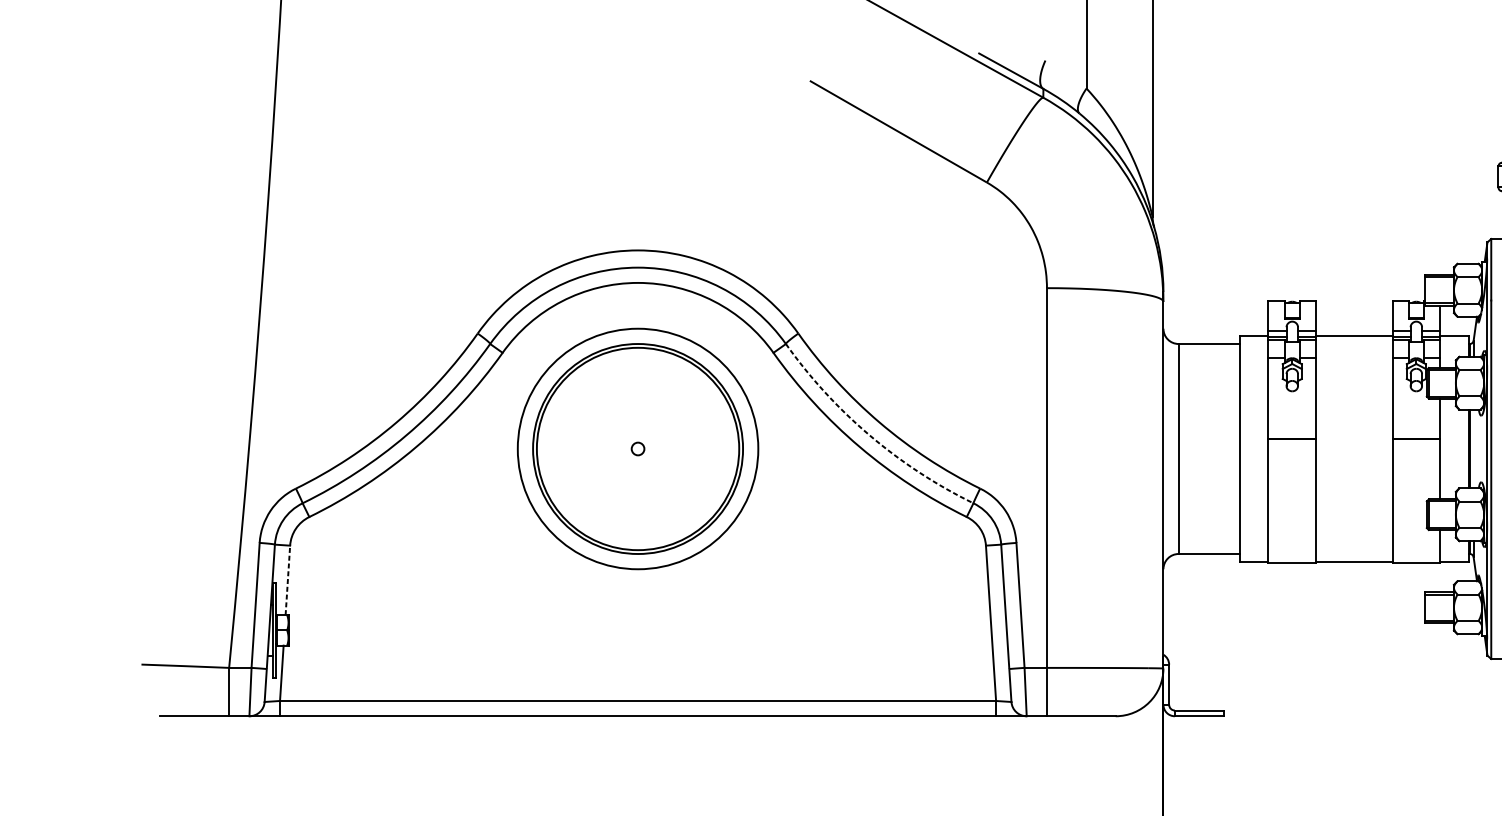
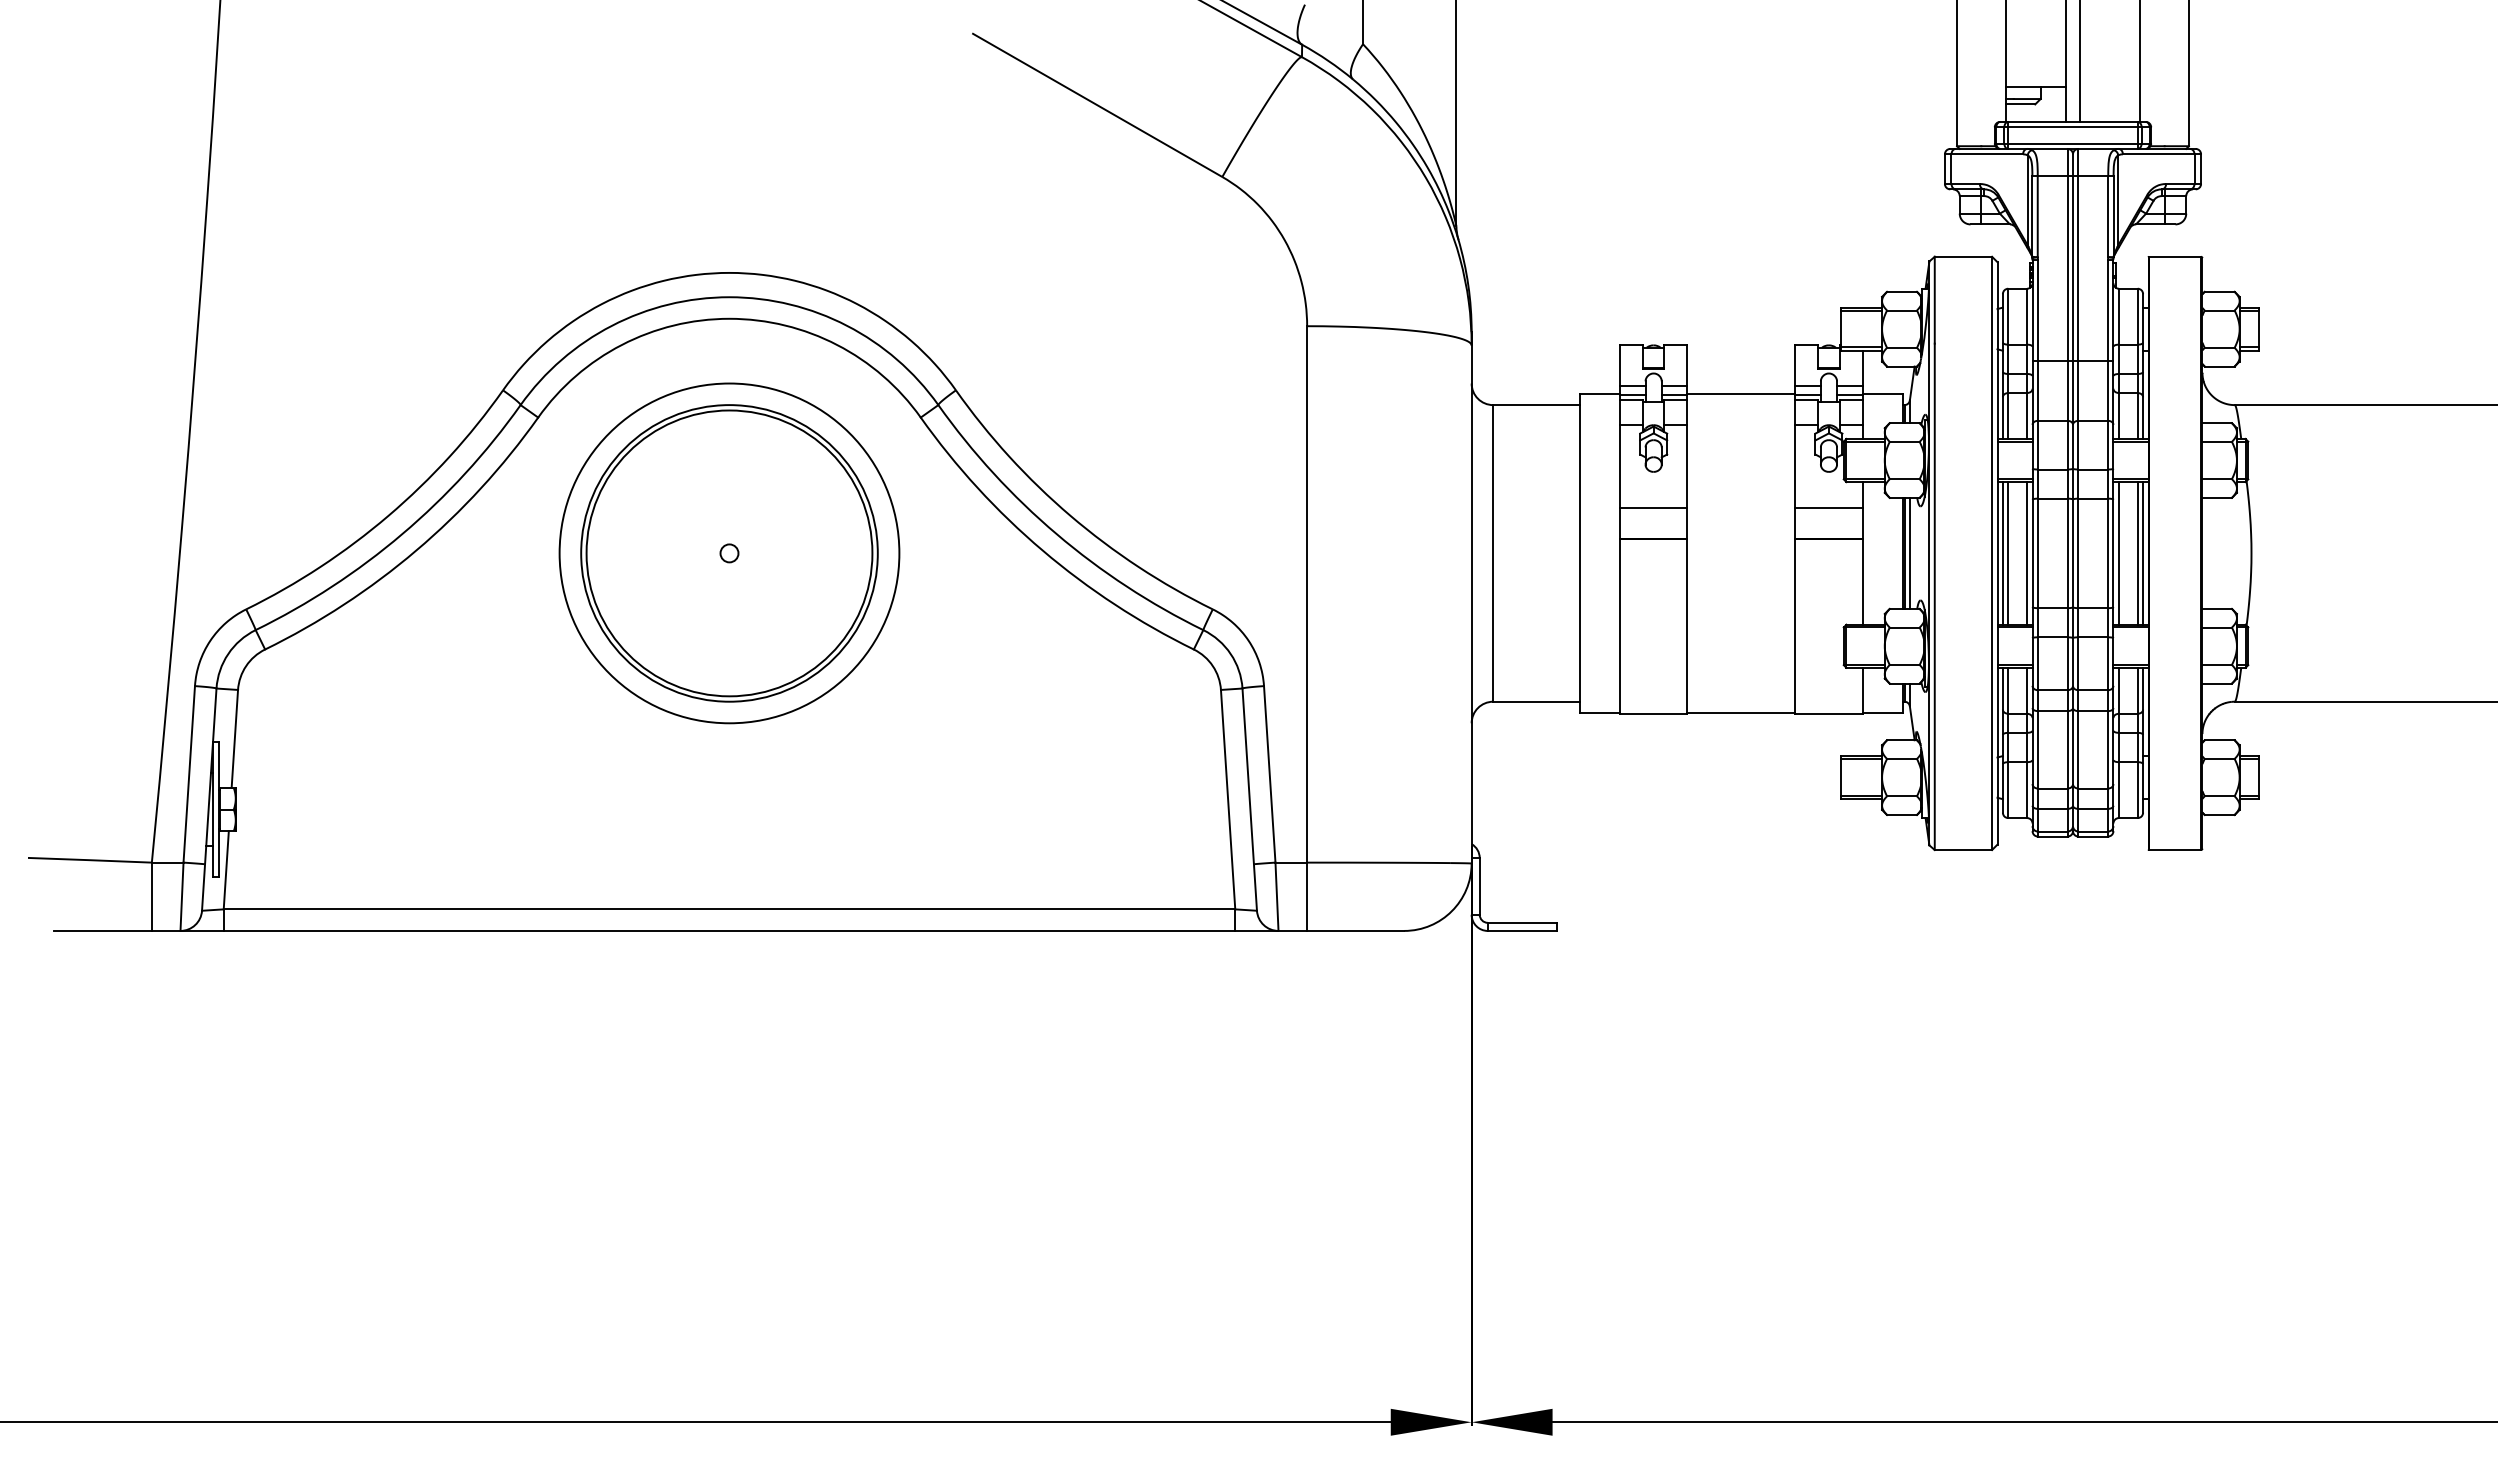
line: (1292, 417) -> (1653, 508), added
line: (1416, 417) -> (1828, 508), added
arc: (869, 435) -> (1056, 534), dashed -> solid
line: (1473, 448) -> (1909, 552), added
line: (287, 580) -> (234, 738), dashed -> solid

